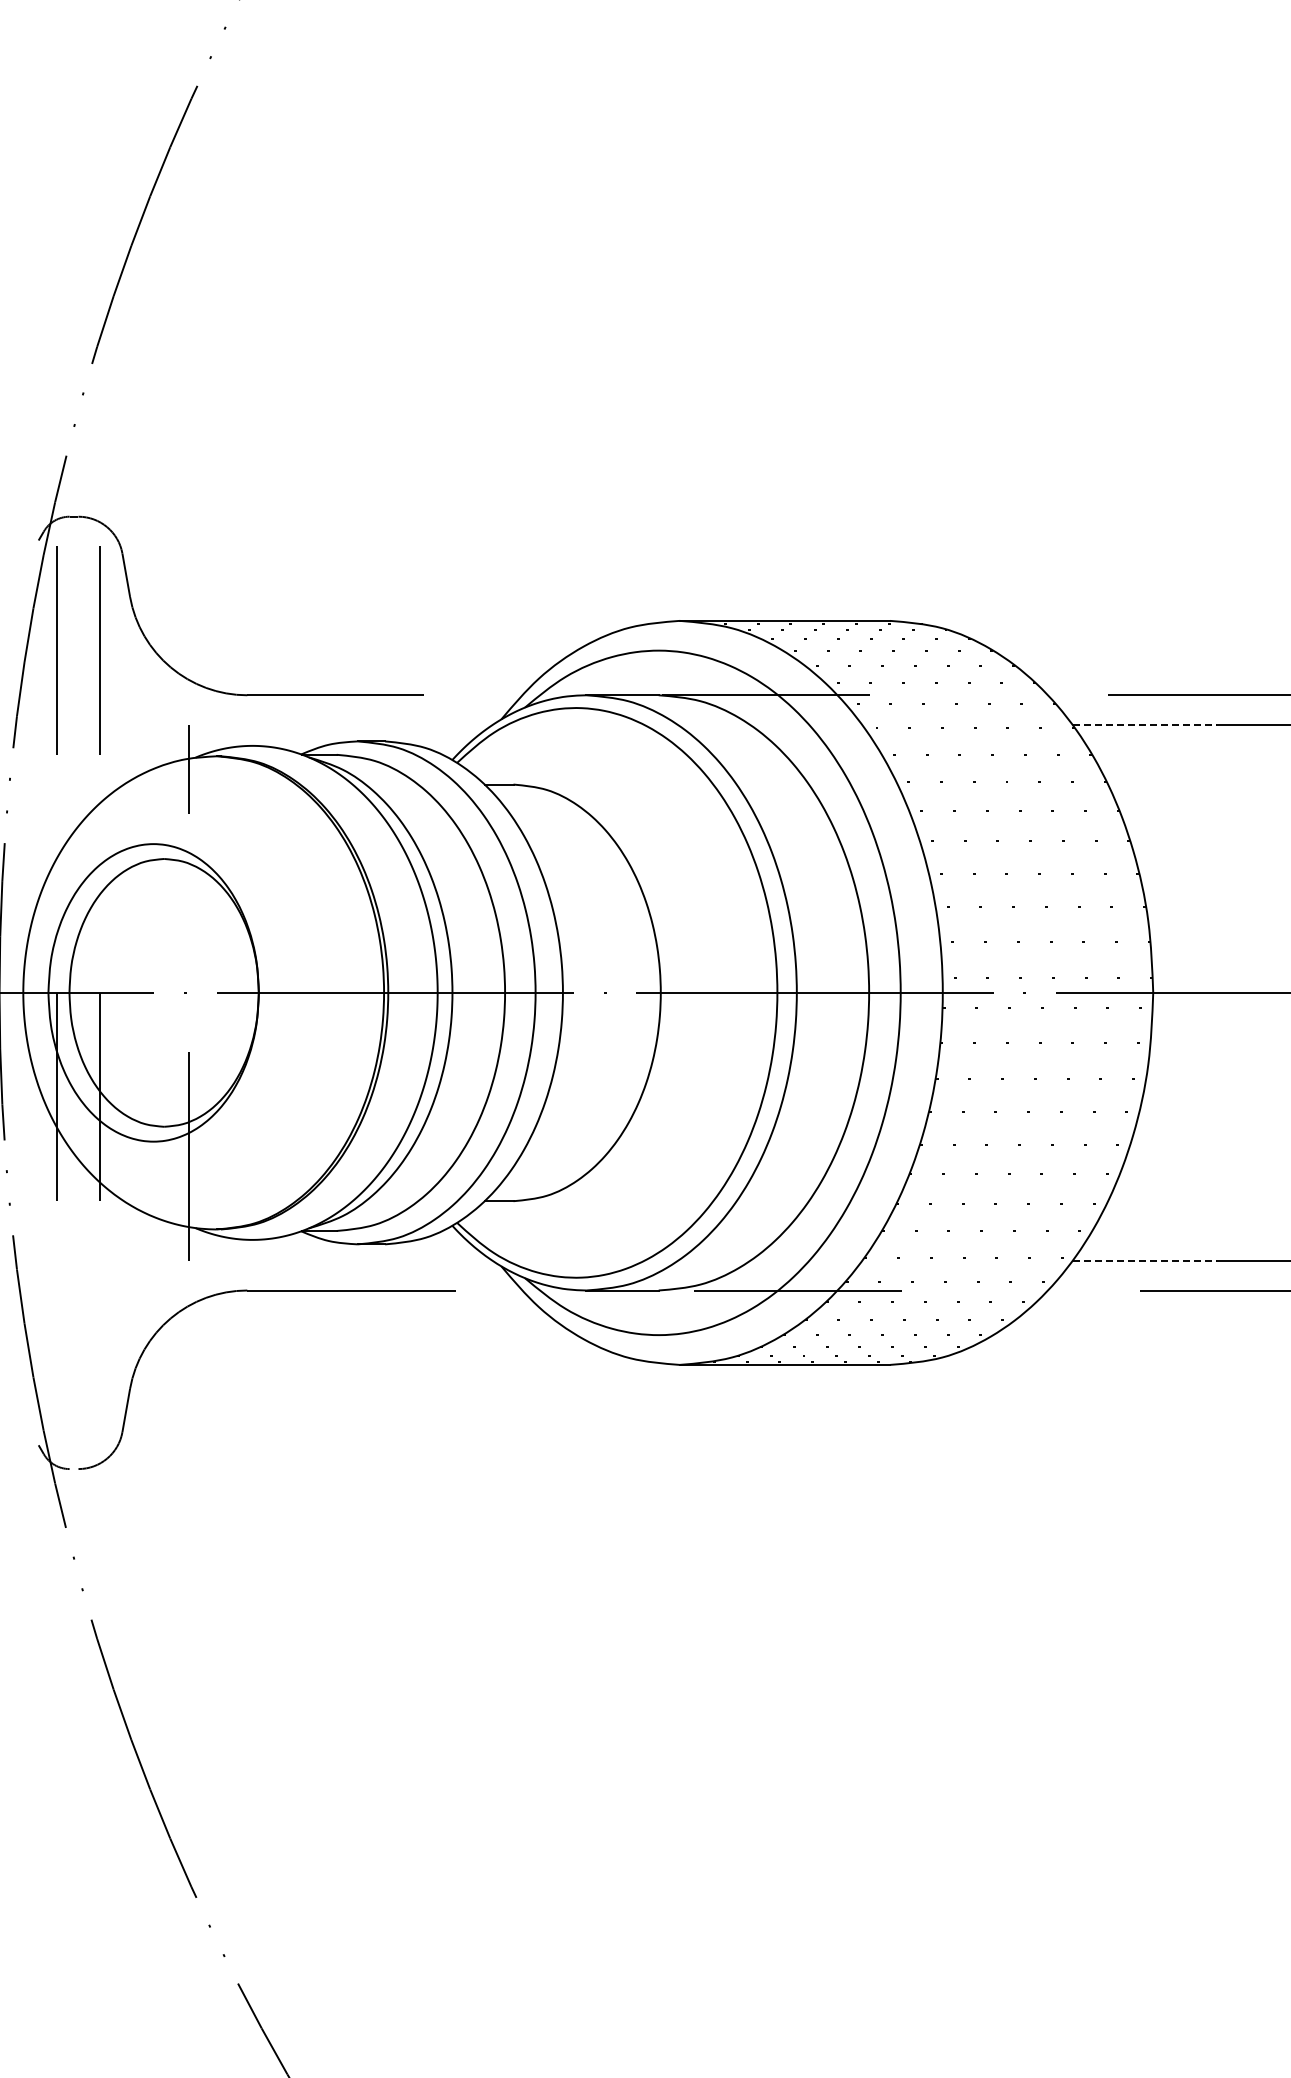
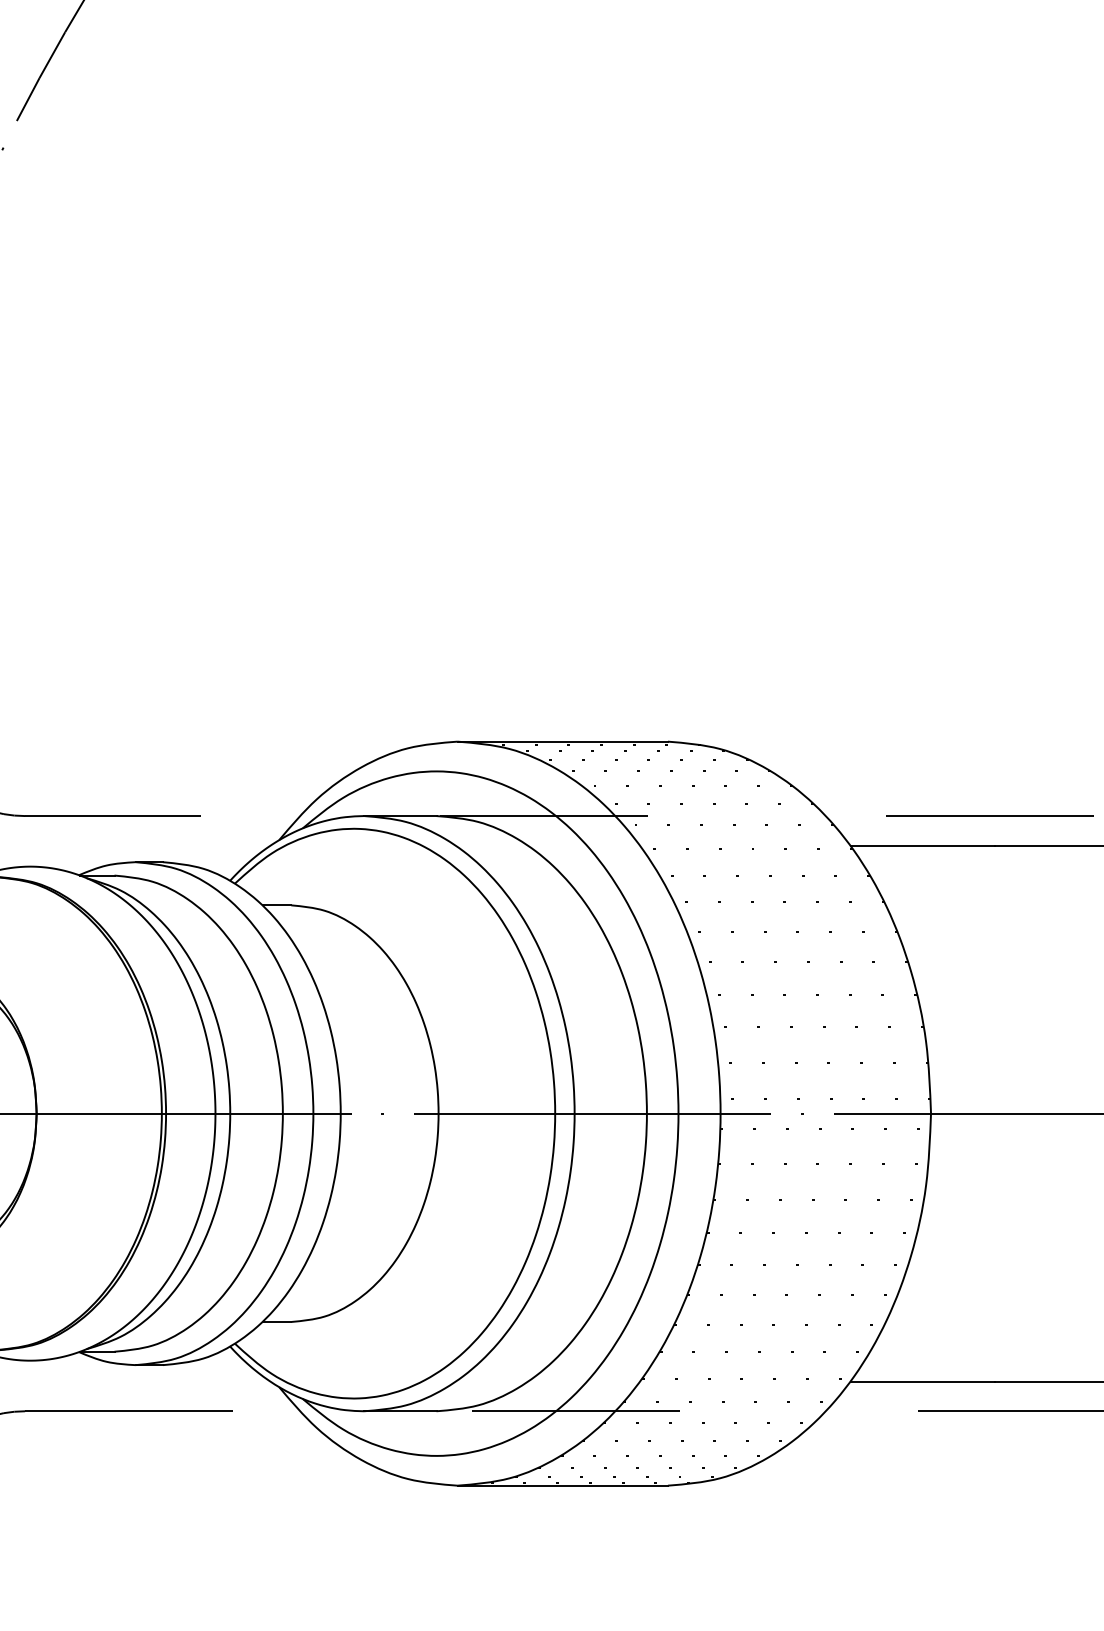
line: (1144, 725) -> (922, 846), dashed -> solid
line: (1144, 1260) -> (922, 1381), dashed -> solid

